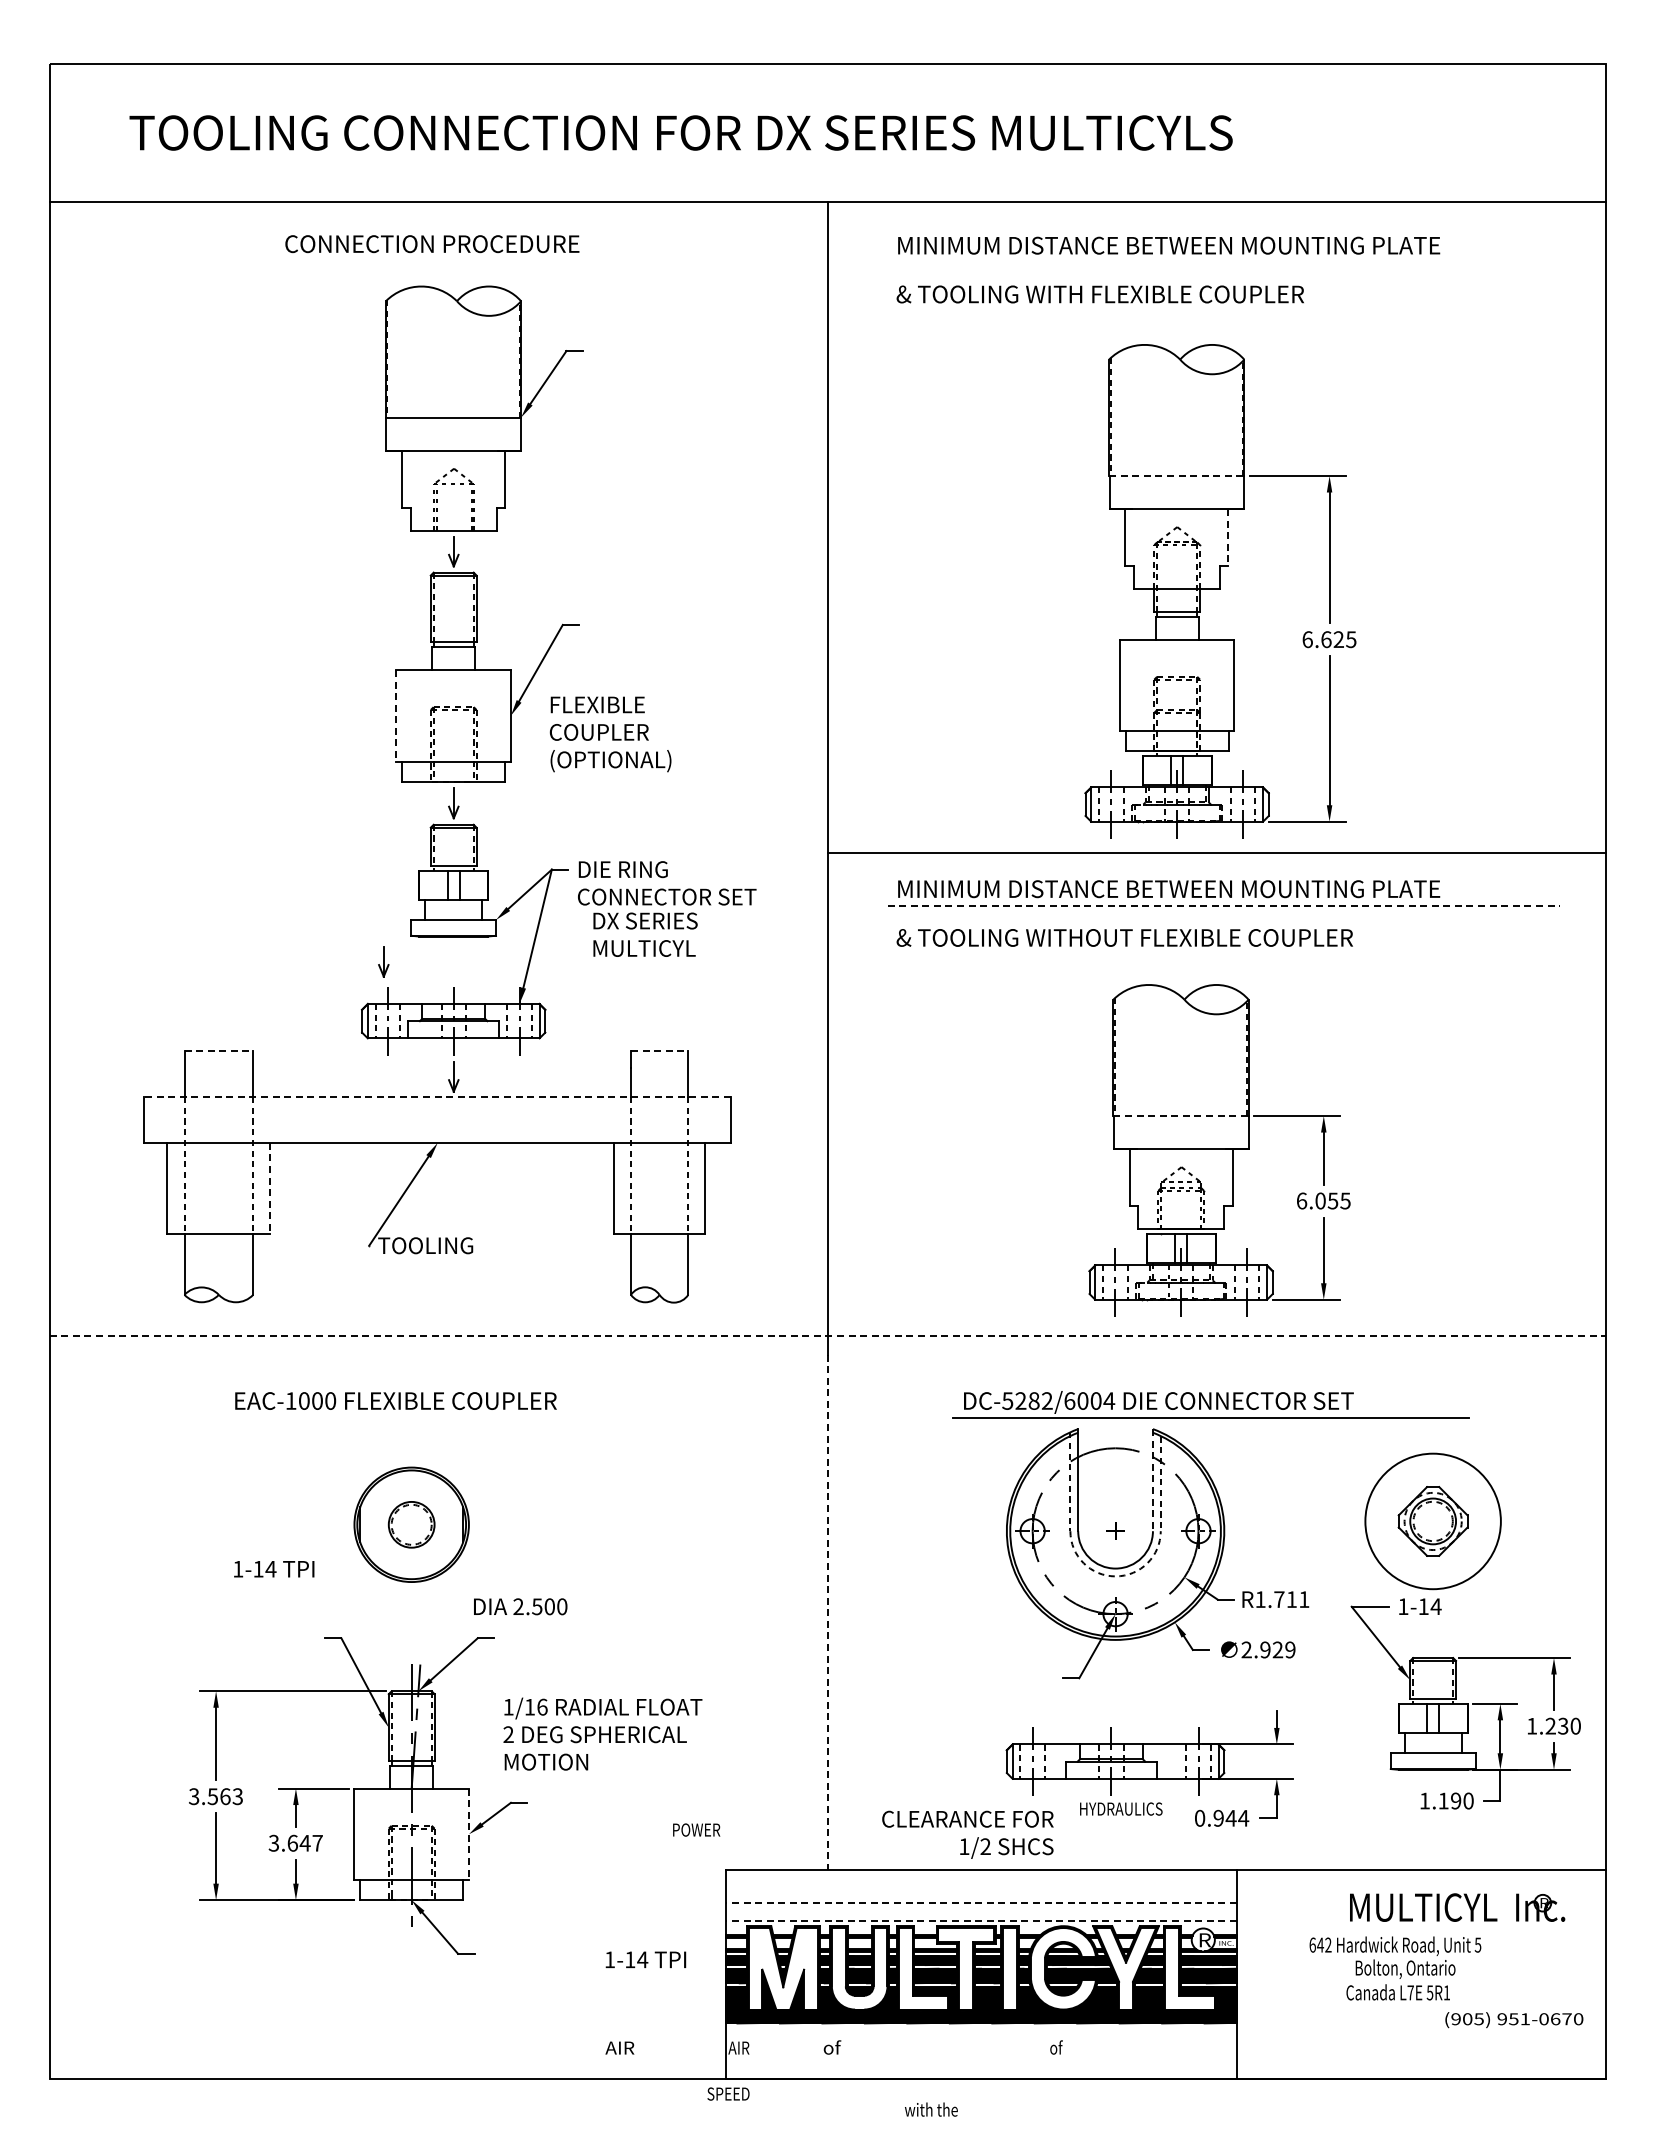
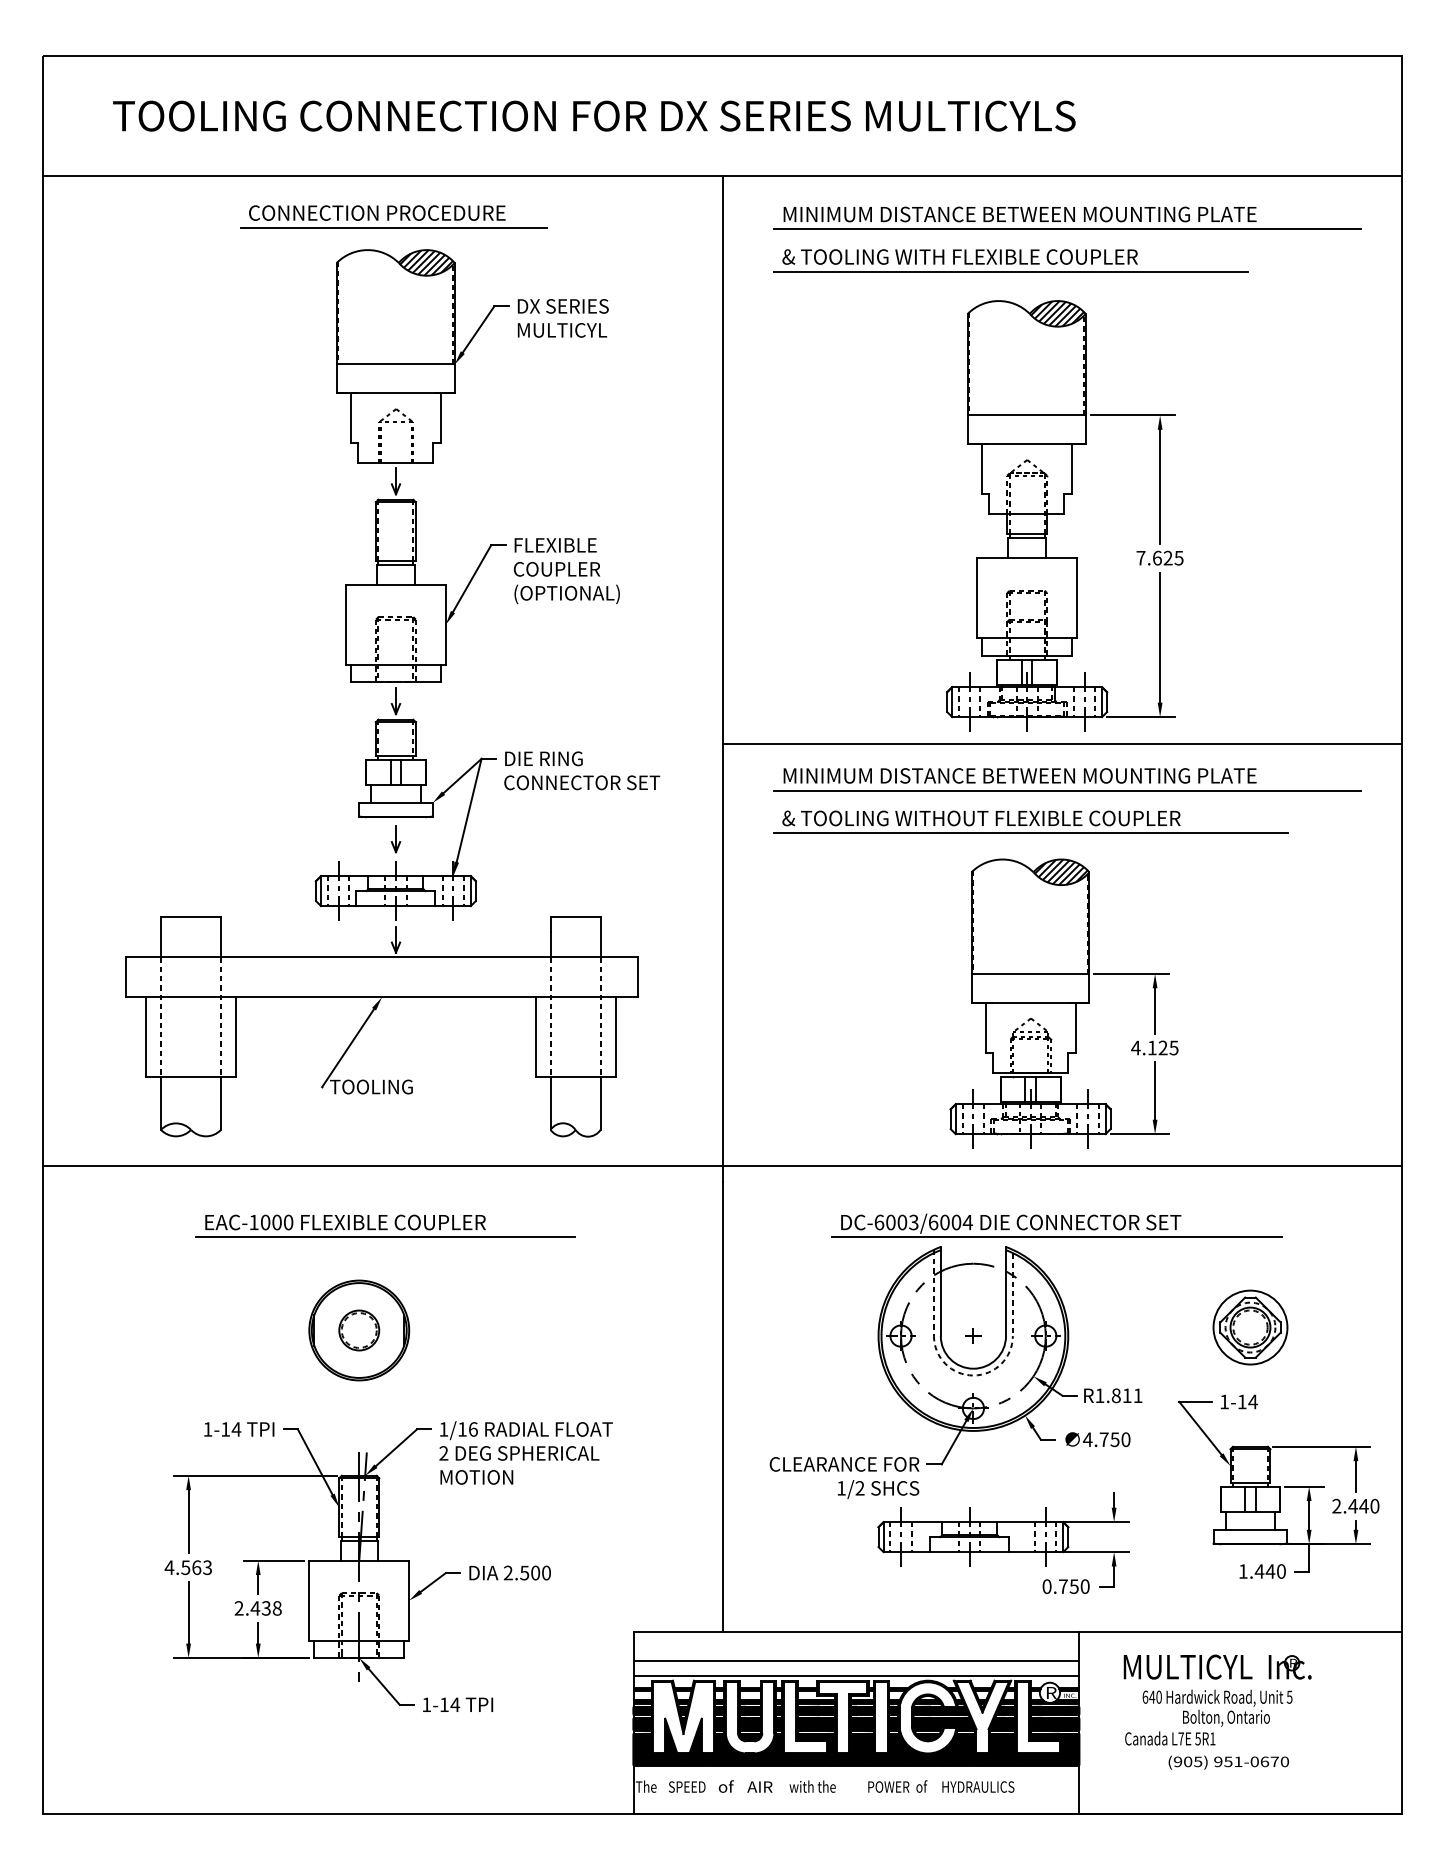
line: (450, 261) -> (393, 228), added
line: (1223, 262) -> (1067, 229), added
hatch: (488, 300) -> (426, 262), added
line: (1158, 311) -> (1010, 271), added
hatch: (1211, 359) -> (1057, 313), added
line: (1176, 476) -> (1026, 415), dashed -> solid
line: (1228, 537) -> (1071, 469), dashed -> solid
text: (1307, 639) -> (1140, 558), 6.625 -> 7.625
line: (396, 715) -> (346, 624), dashed -> solid
text: (610, 734) -> (566, 571), moved
line: (1224, 906) -> (1068, 791), dashed -> solid
text: (645, 934) -> (563, 318), moved
line: (1181, 954) -> (1030, 832), added
part: (383, 961) -> (395, 839), moved
hatch: (1216, 999) -> (1061, 872), added
line: (219, 1050) -> (191, 916), dashed -> solid
line: (659, 1050) -> (575, 916), dashed -> solid
line: (437, 1097) -> (381, 957), dashed -> solid
line: (1180, 1116) -> (1030, 974), dashed -> solid
line: (270, 1188) -> (236, 1037), dashed -> solid
text: (1317, 1200) -> (1149, 1047), 6.055 -> 4.125
line: (828, 1336) -> (722, 1166), dashed -> solid
text: (1027, 1400) -> (896, 1222), DC-5282/6004 -> DC-6003/6004
line: (441, 1417) -> (385, 1236), added
line: (1152, 1480) -> (1005, 1291), dashed -> solid
circle: (1432, 1521) -> (1249, 1327), size x0.62
text: (274, 1569) -> (239, 1429), moved
text: (1279, 1599) -> (1116, 1395), R1.711 -> R1.811
text: (520, 1606) -> (510, 1572), moved
line: (828, 1612) -> (722, 1407), dashed -> solid
text: (1268, 1649) -> (1106, 1439), 2.929 -> 4.750
text: (1547, 1725) -> (1350, 1505), 1.230 -> 2.440
text: (602, 1733) -> (525, 1452), moved
text: (193, 1796) -> (168, 1567), 3.563 -> 4.563
text: (1449, 1800) -> (1264, 1571), 1.190 -> 1.440
text: (1121, 1808) -> (978, 1786), moved
text: (1231, 1817) -> (1074, 1585), 0.944 -> 0.750
text: (696, 1829) -> (888, 1786), moved
line: (468, 1834) -> (408, 1600), dashed -> solid
text: (967, 1834) -> (844, 1477), moved
text: (295, 1842) -> (257, 1607), 3.647 -> 2.438
part: (1459, 1898) -> (1219, 1659), moved
line: (981, 1903) -> (856, 1660), dashed -> solid
line: (981, 1921) -> (856, 1676), dashed -> solid
text: (1328, 1944) -> (1159, 1696), 642 -> 640
text: (645, 1959) -> (457, 1704), moved
text: (1397, 1992) -> (1169, 1738), moved
text: (1514, 2020) -> (1228, 1763), moved
text: (619, 2047) -> (759, 1786), moved
text: (740, 2047) -> (646, 1786), AIR -> The
text: (728, 2093) -> (687, 1786), moved
text: (931, 2109) -> (812, 1786), moved

